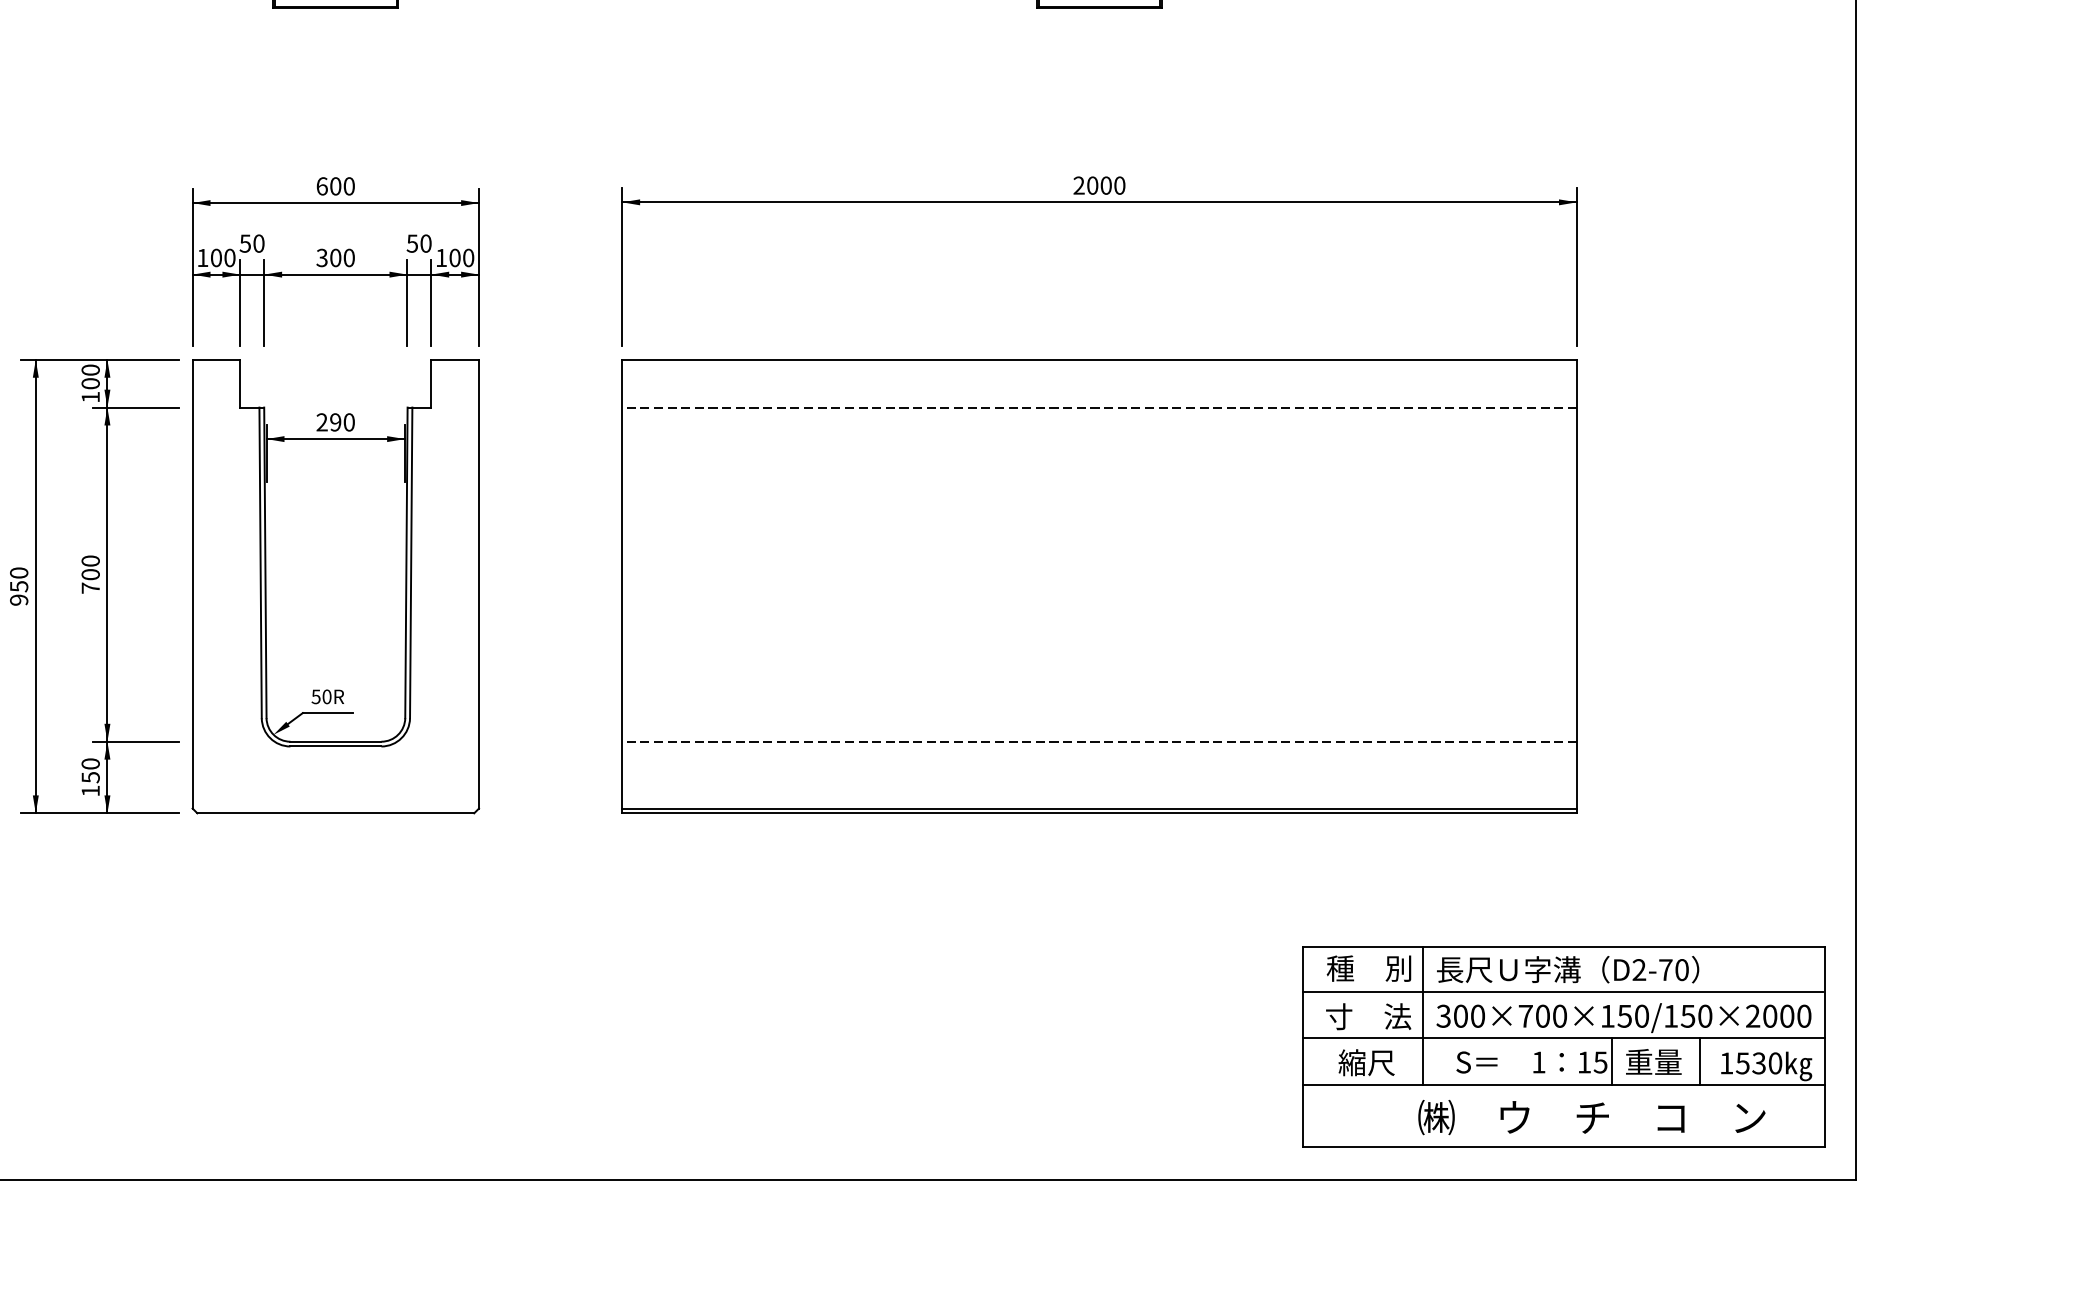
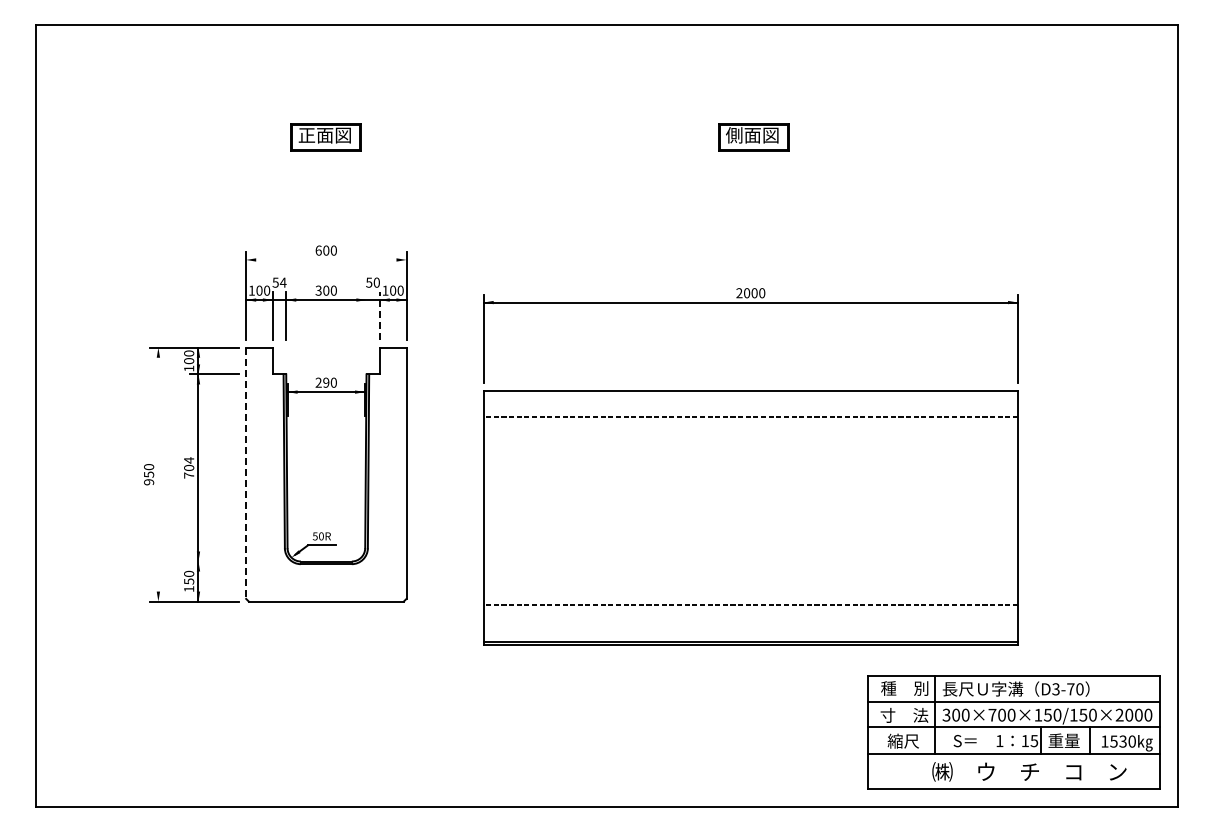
line: (336, 202) -> (326, 259), removed
text: (257, 243) -> (282, 282), 50 -> 54
line: (430, 302) -> (379, 315), solid -> dashed
line: (407, 304) -> (366, 316), removed
part: (1098, 495) -> (750, 466), moved
text: (91, 561) -> (189, 460), 700 -> 704
line: (193, 584) -> (246, 473), solid -> dashed
line: (35, 586) -> (158, 474), removed
line: (136, 741) -> (214, 561), removed
text: (1638, 970) -> (1055, 689), D2-70 -> D3-70

